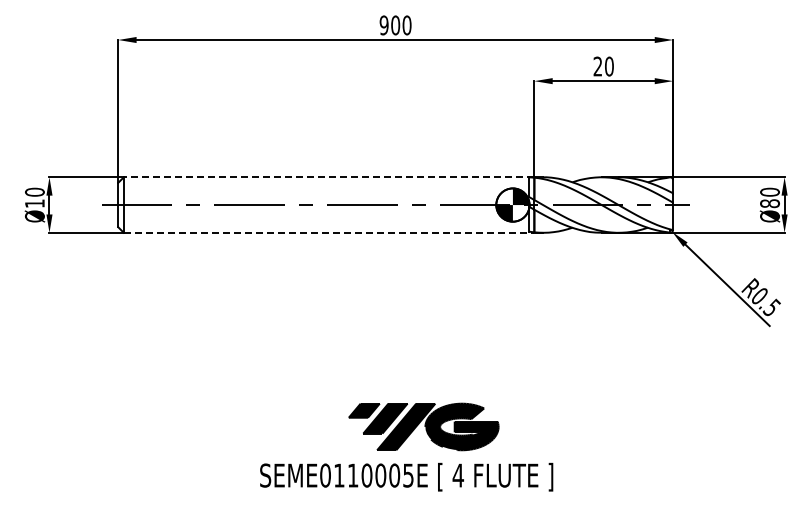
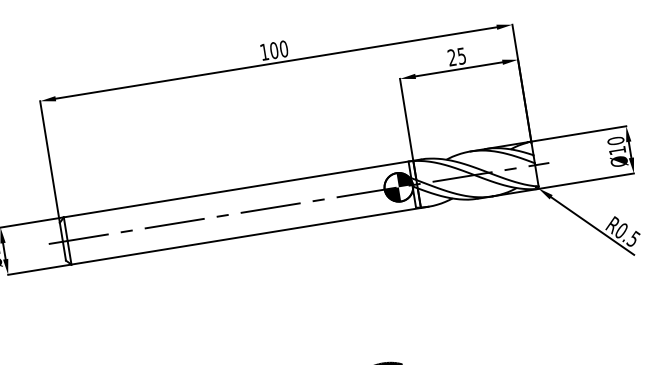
text: (383, 25) -> (263, 52), 900 -> 100
text: (609, 66) -> (461, 56), 20 -> 25
line: (328, 177) -> (238, 189), dashed -> solid
text: (769, 203) -> (617, 150), Ø80 -> Ø10
line: (329, 232) -> (246, 235), dashed -> solid

